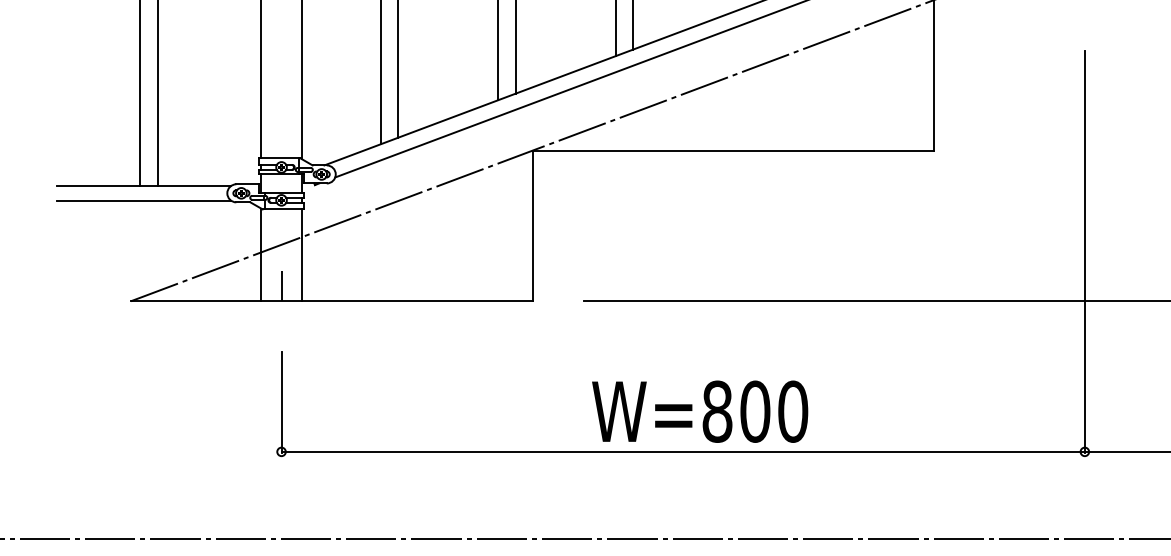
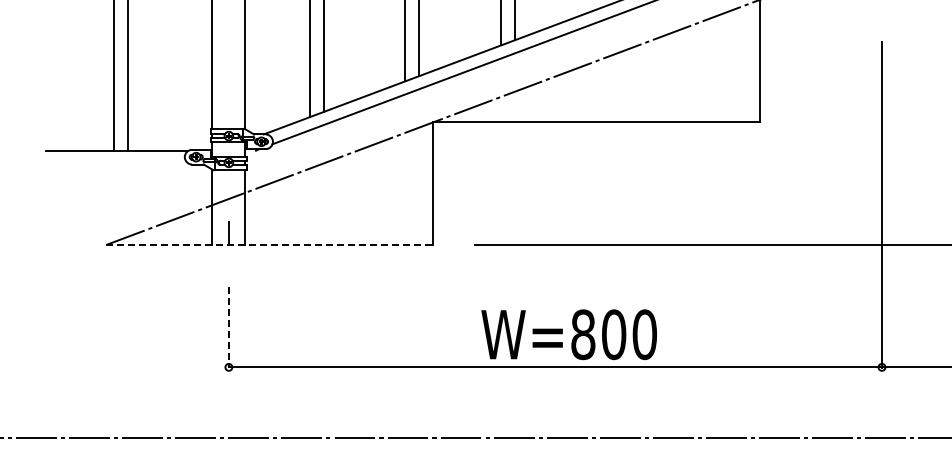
line: (144, 201) -> (117, 163), removed
line: (332, 300) -> (270, 244), solid -> dashed
line: (281, 402) -> (228, 327), solid -> dashed

